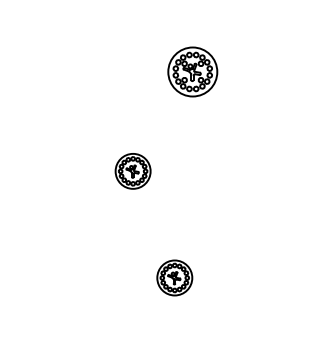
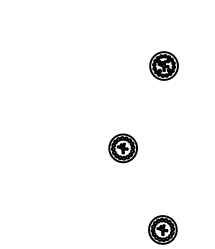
part: (192, 71) -> (163, 65), size x0.71

